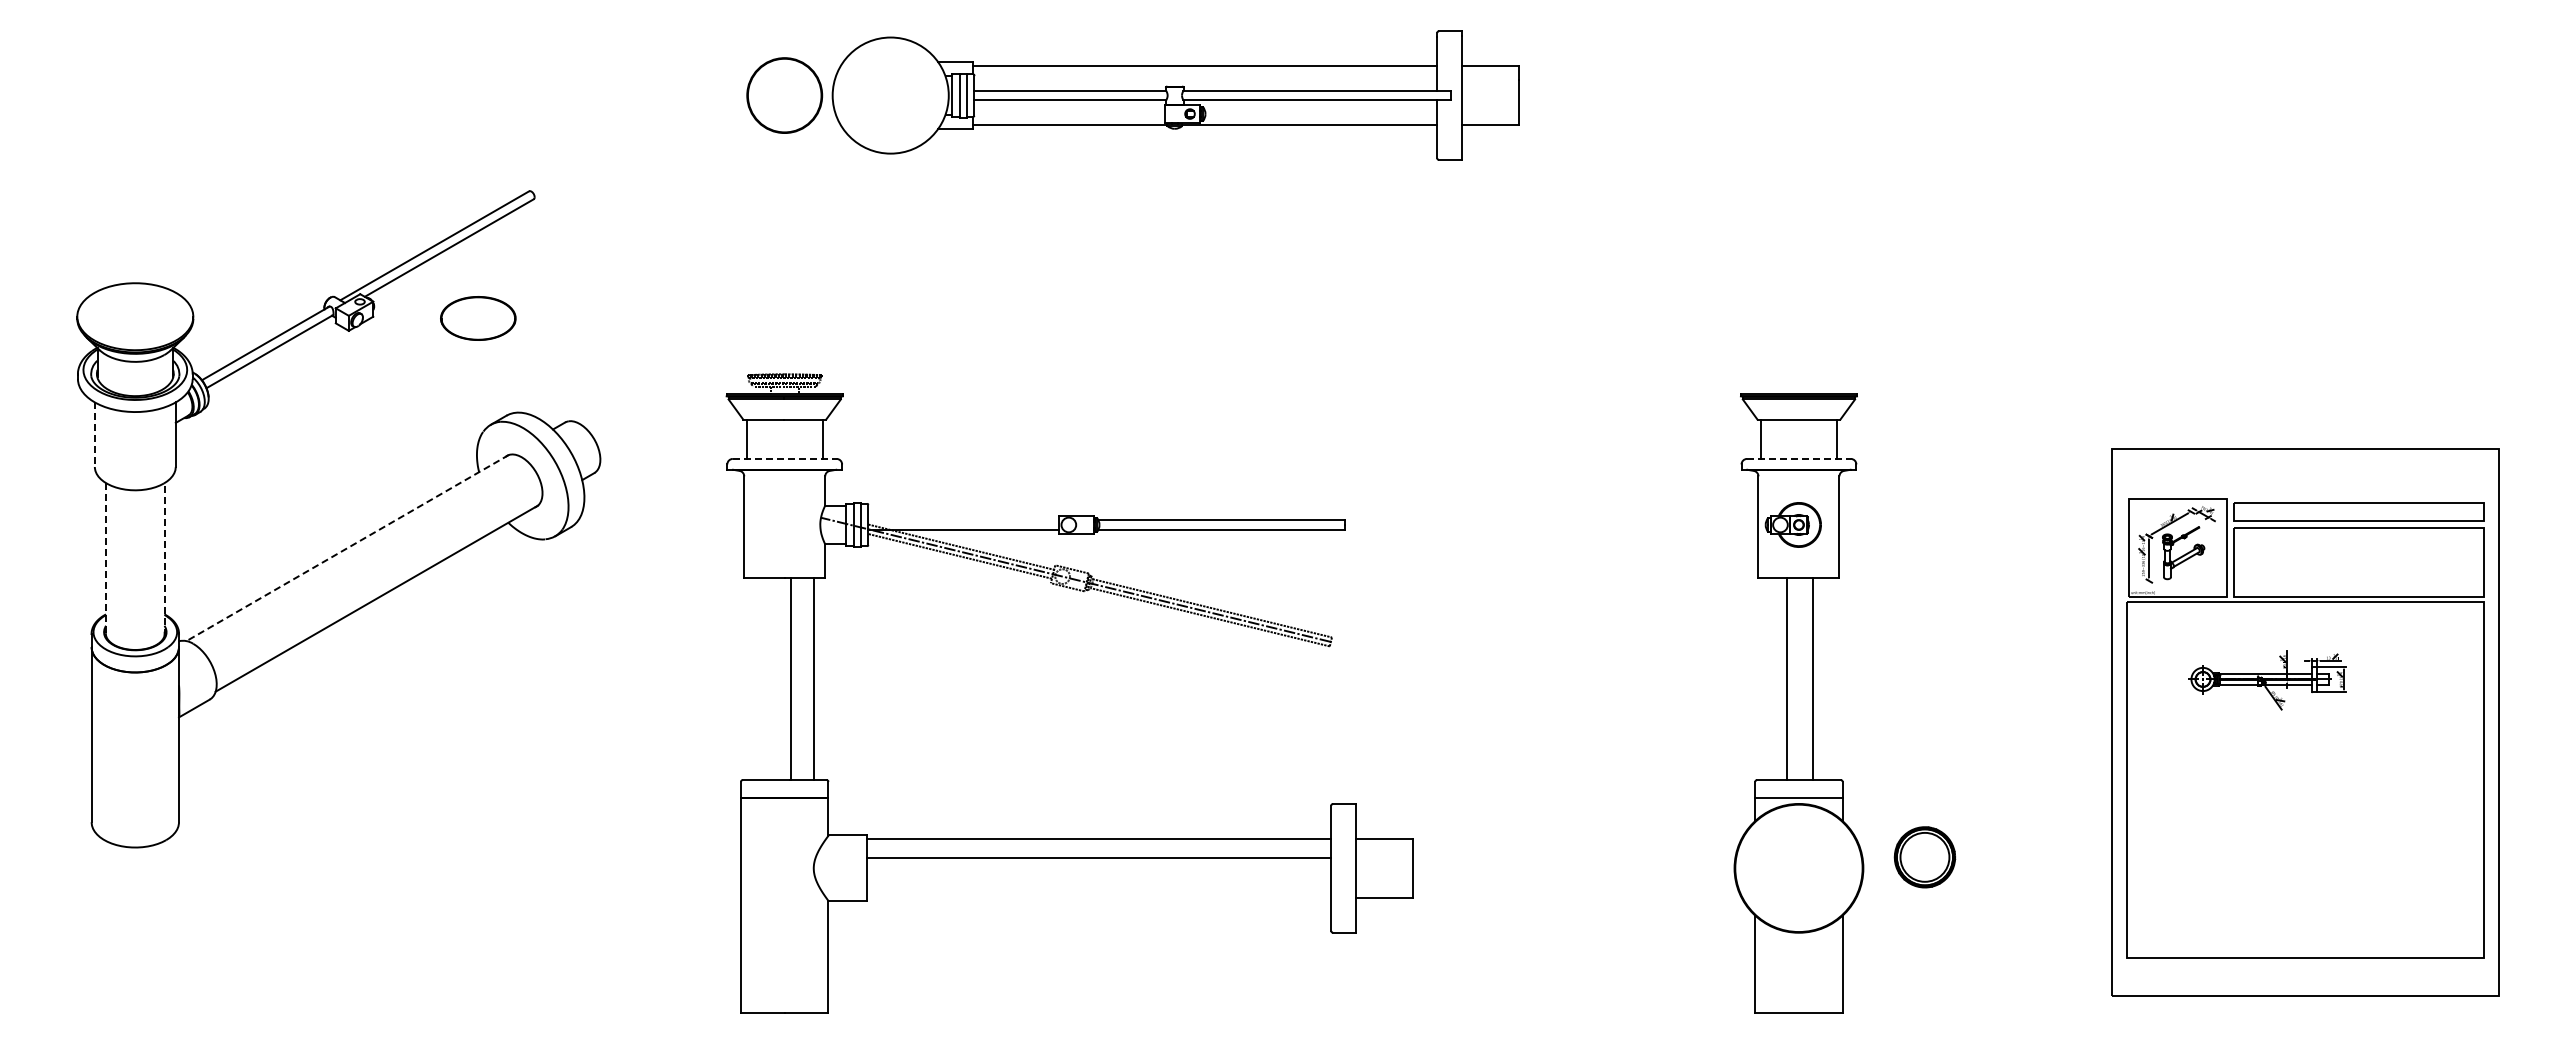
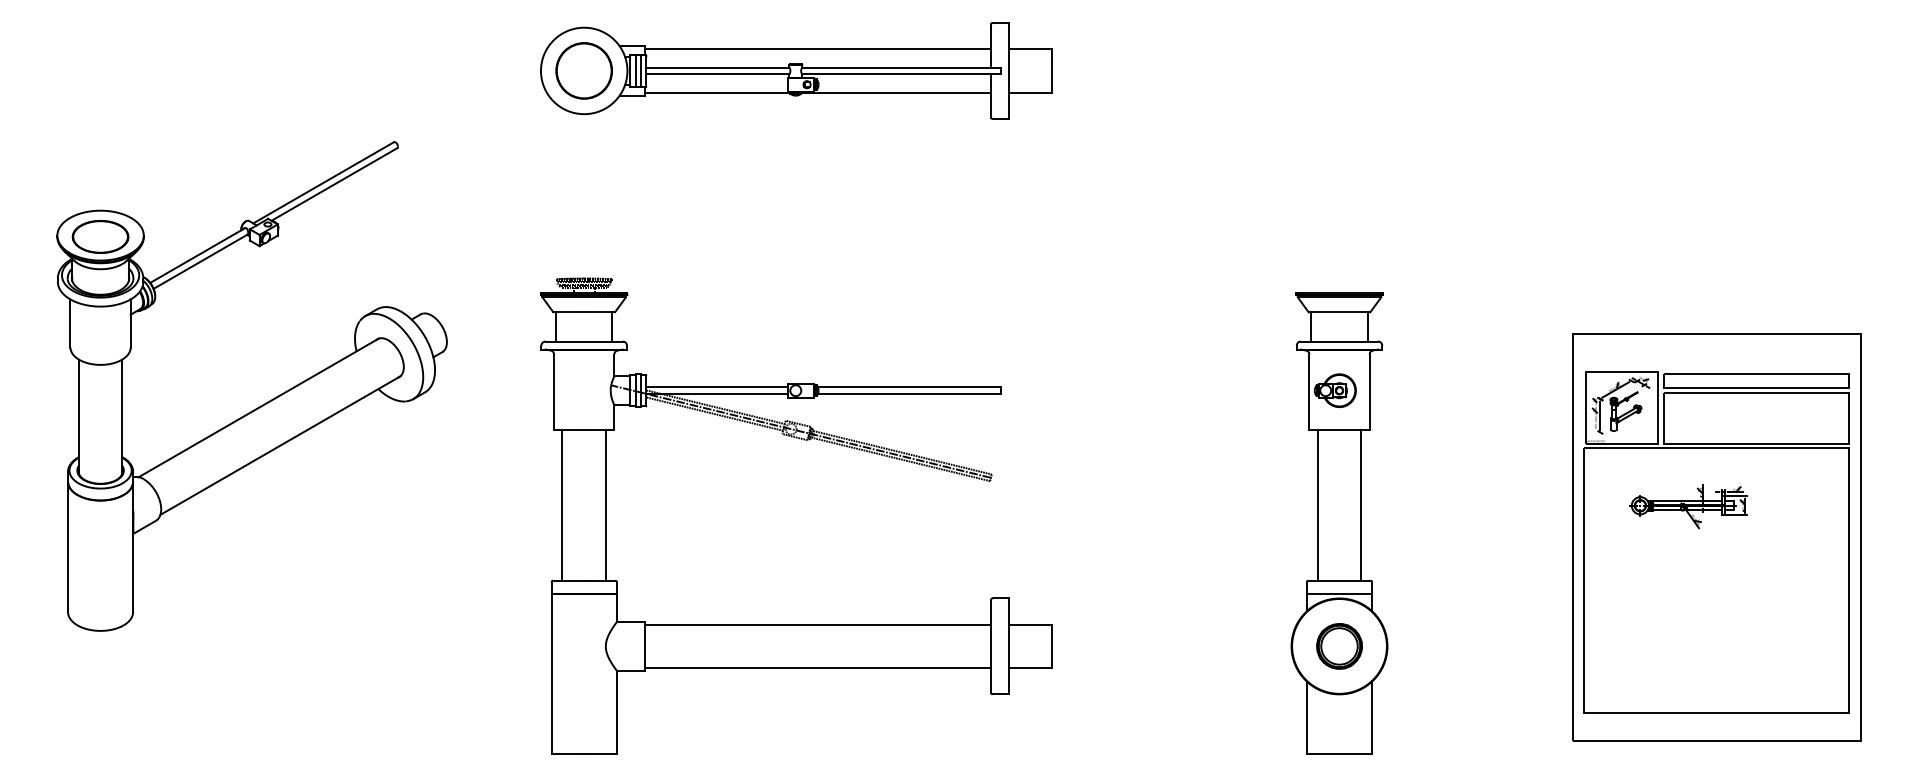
part: (1175, 95) -> (796, 70), moved
part: (478, 318) -> (100, 236), moved
line: (94, 435) -> (70, 324), dashed -> solid
line: (784, 458) -> (584, 341), dashed -> solid
line: (1798, 458) -> (1339, 341), dashed -> solid
line: (963, 520) -> (717, 387), added
line: (347, 548) -> (258, 408), dashed -> solid
line: (164, 558) -> (122, 415), dashed -> solid
line: (106, 559) -> (79, 416), dashed -> solid
line: (790, 678) -> (562, 505), moved
line: (1787, 678) -> (1361, 505), moved
line: (1812, 678) -> (1317, 505), moved
line: (1098, 857) -> (817, 668), moved
part: (1924, 857) -> (1339, 646), moved

